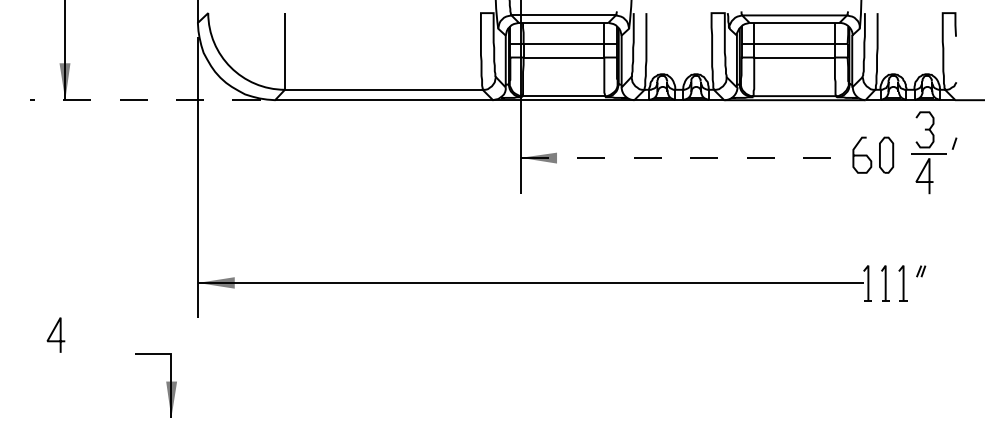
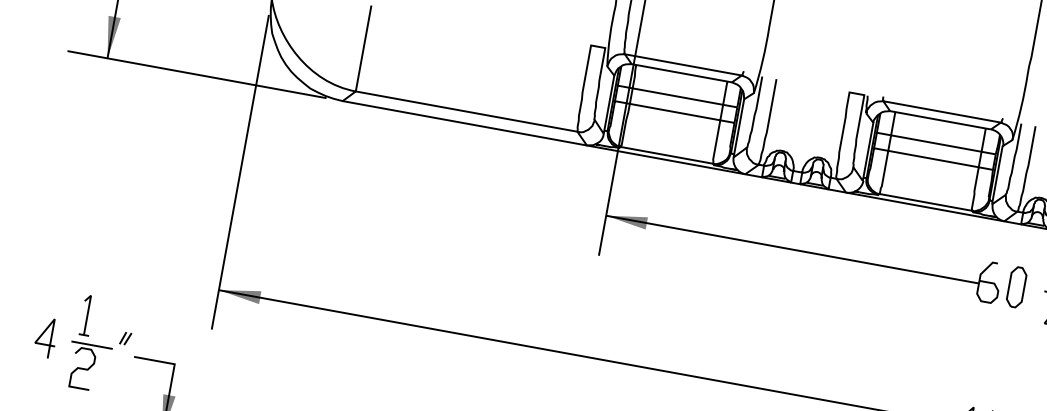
line: (145, 100) -> (197, 75), dashed -> solid
line: (687, 157) -> (793, 249), dashed -> solid
line: (53, 332) -> (43, 334), moved
part: (104, 348) -> (100, 344), added

